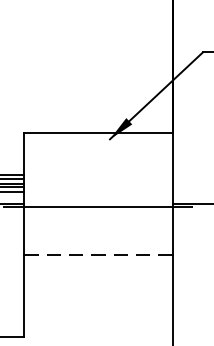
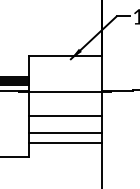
line: (97, 255) -> (64, 116), dashed -> solid
line: (97, 290) -> (64, 133), added
line: (97, 308) -> (64, 142), added

